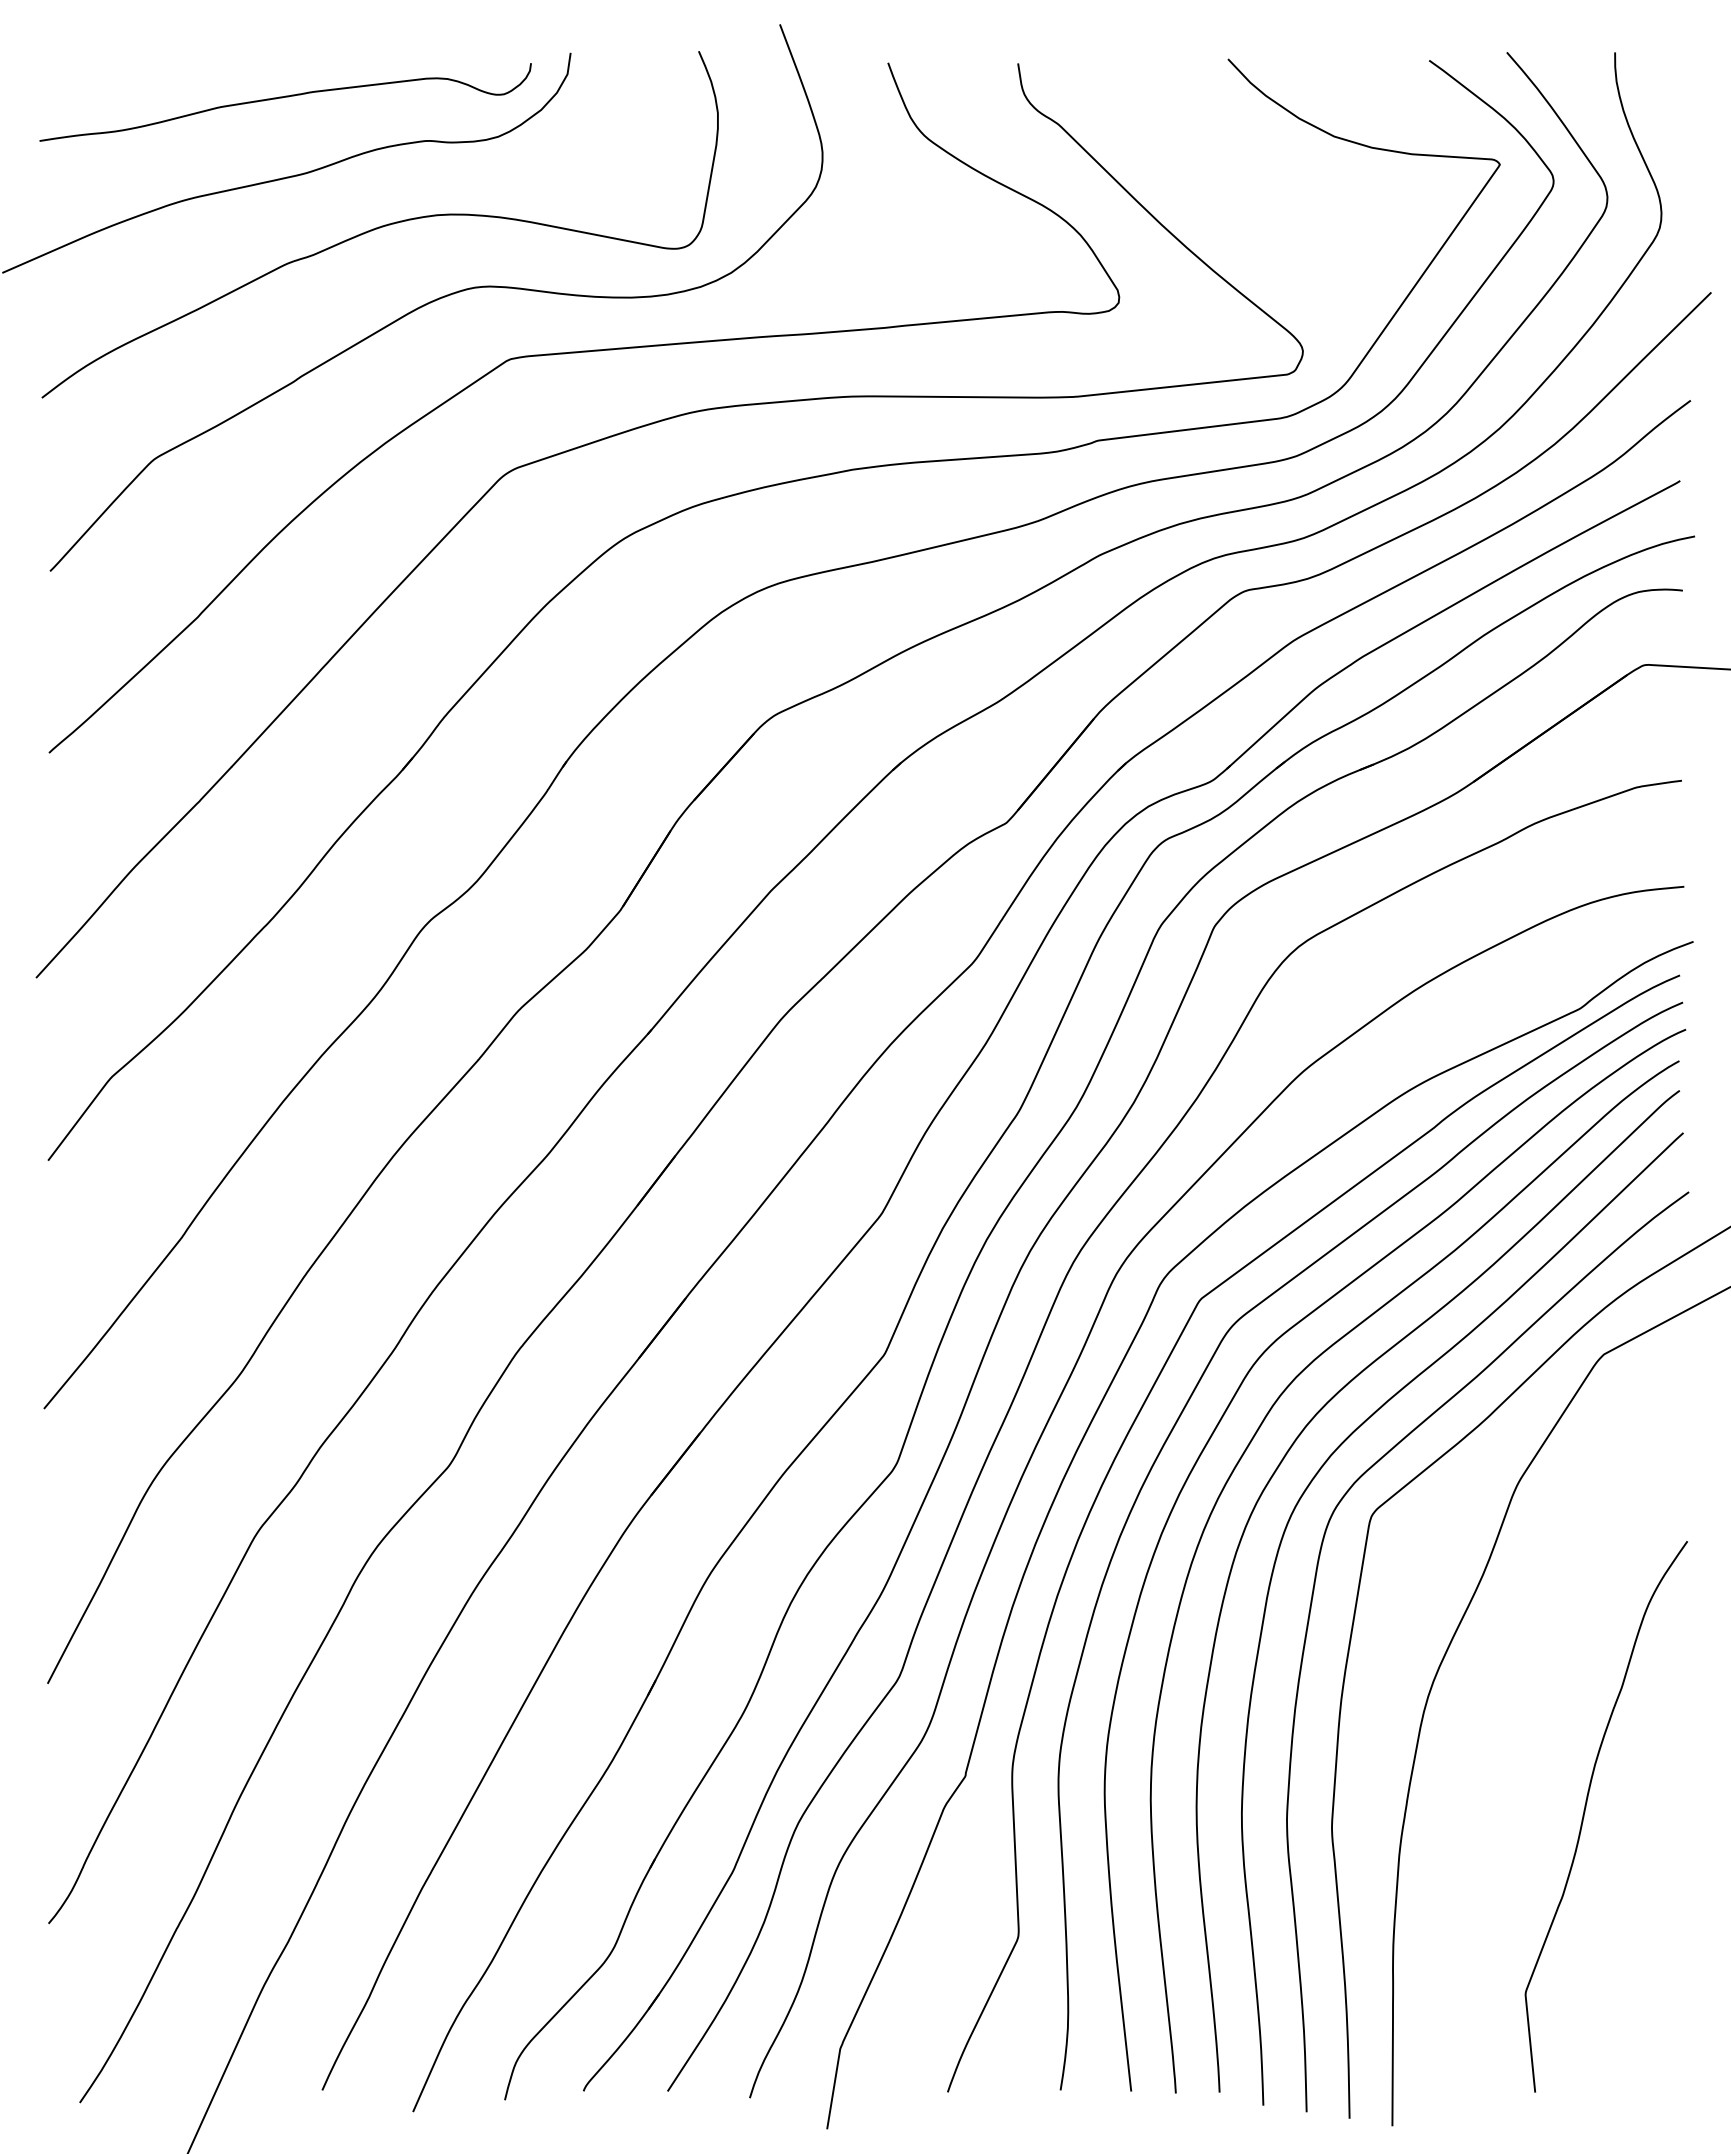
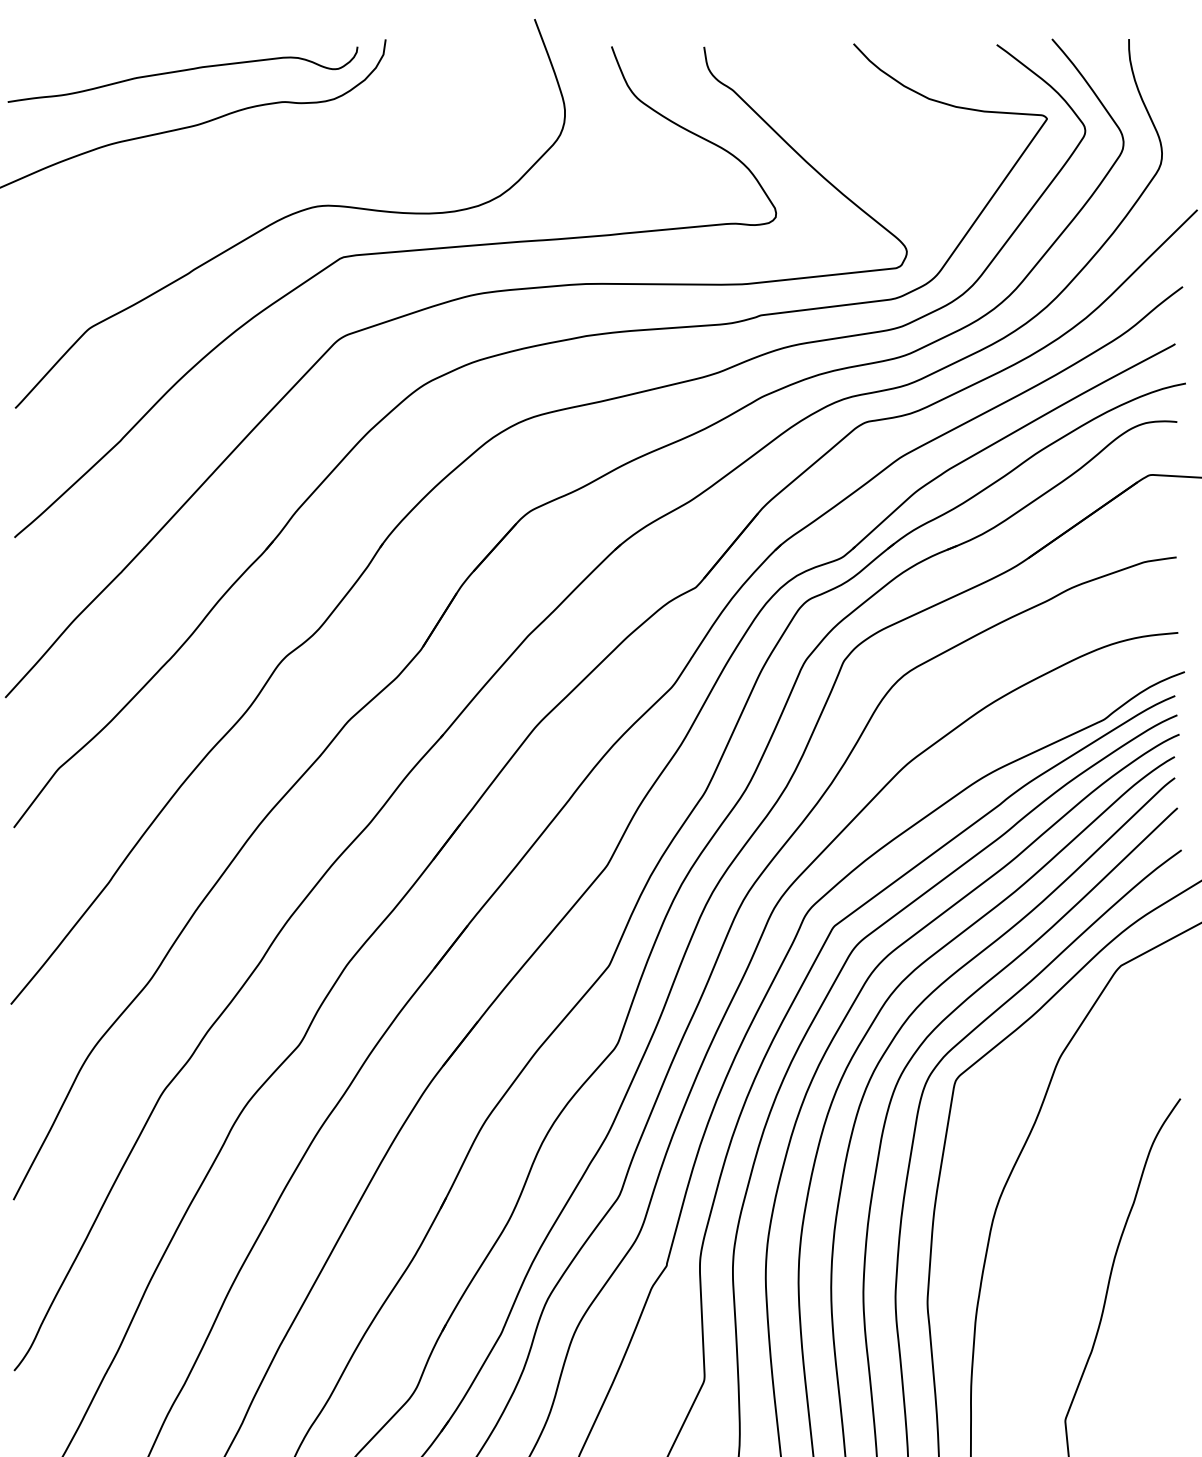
curve: (379, 226) -> (249, 162), removed

